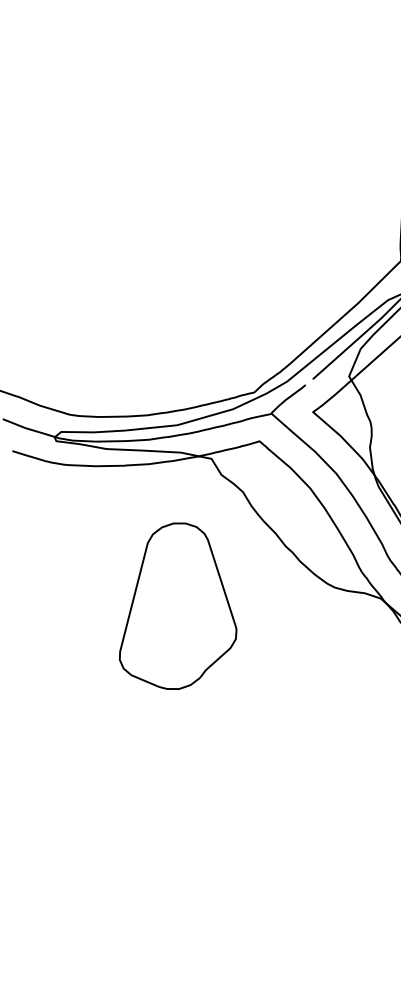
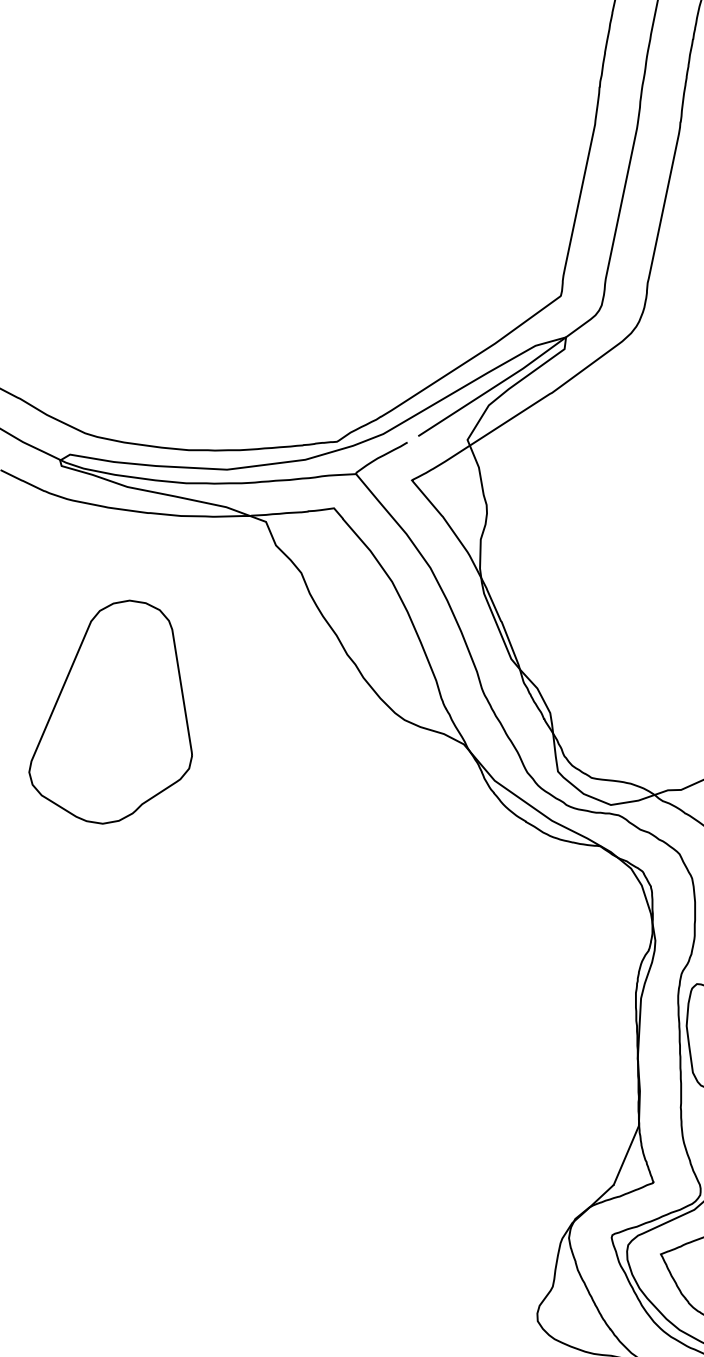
part: (172, 606) -> (110, 711), moved

